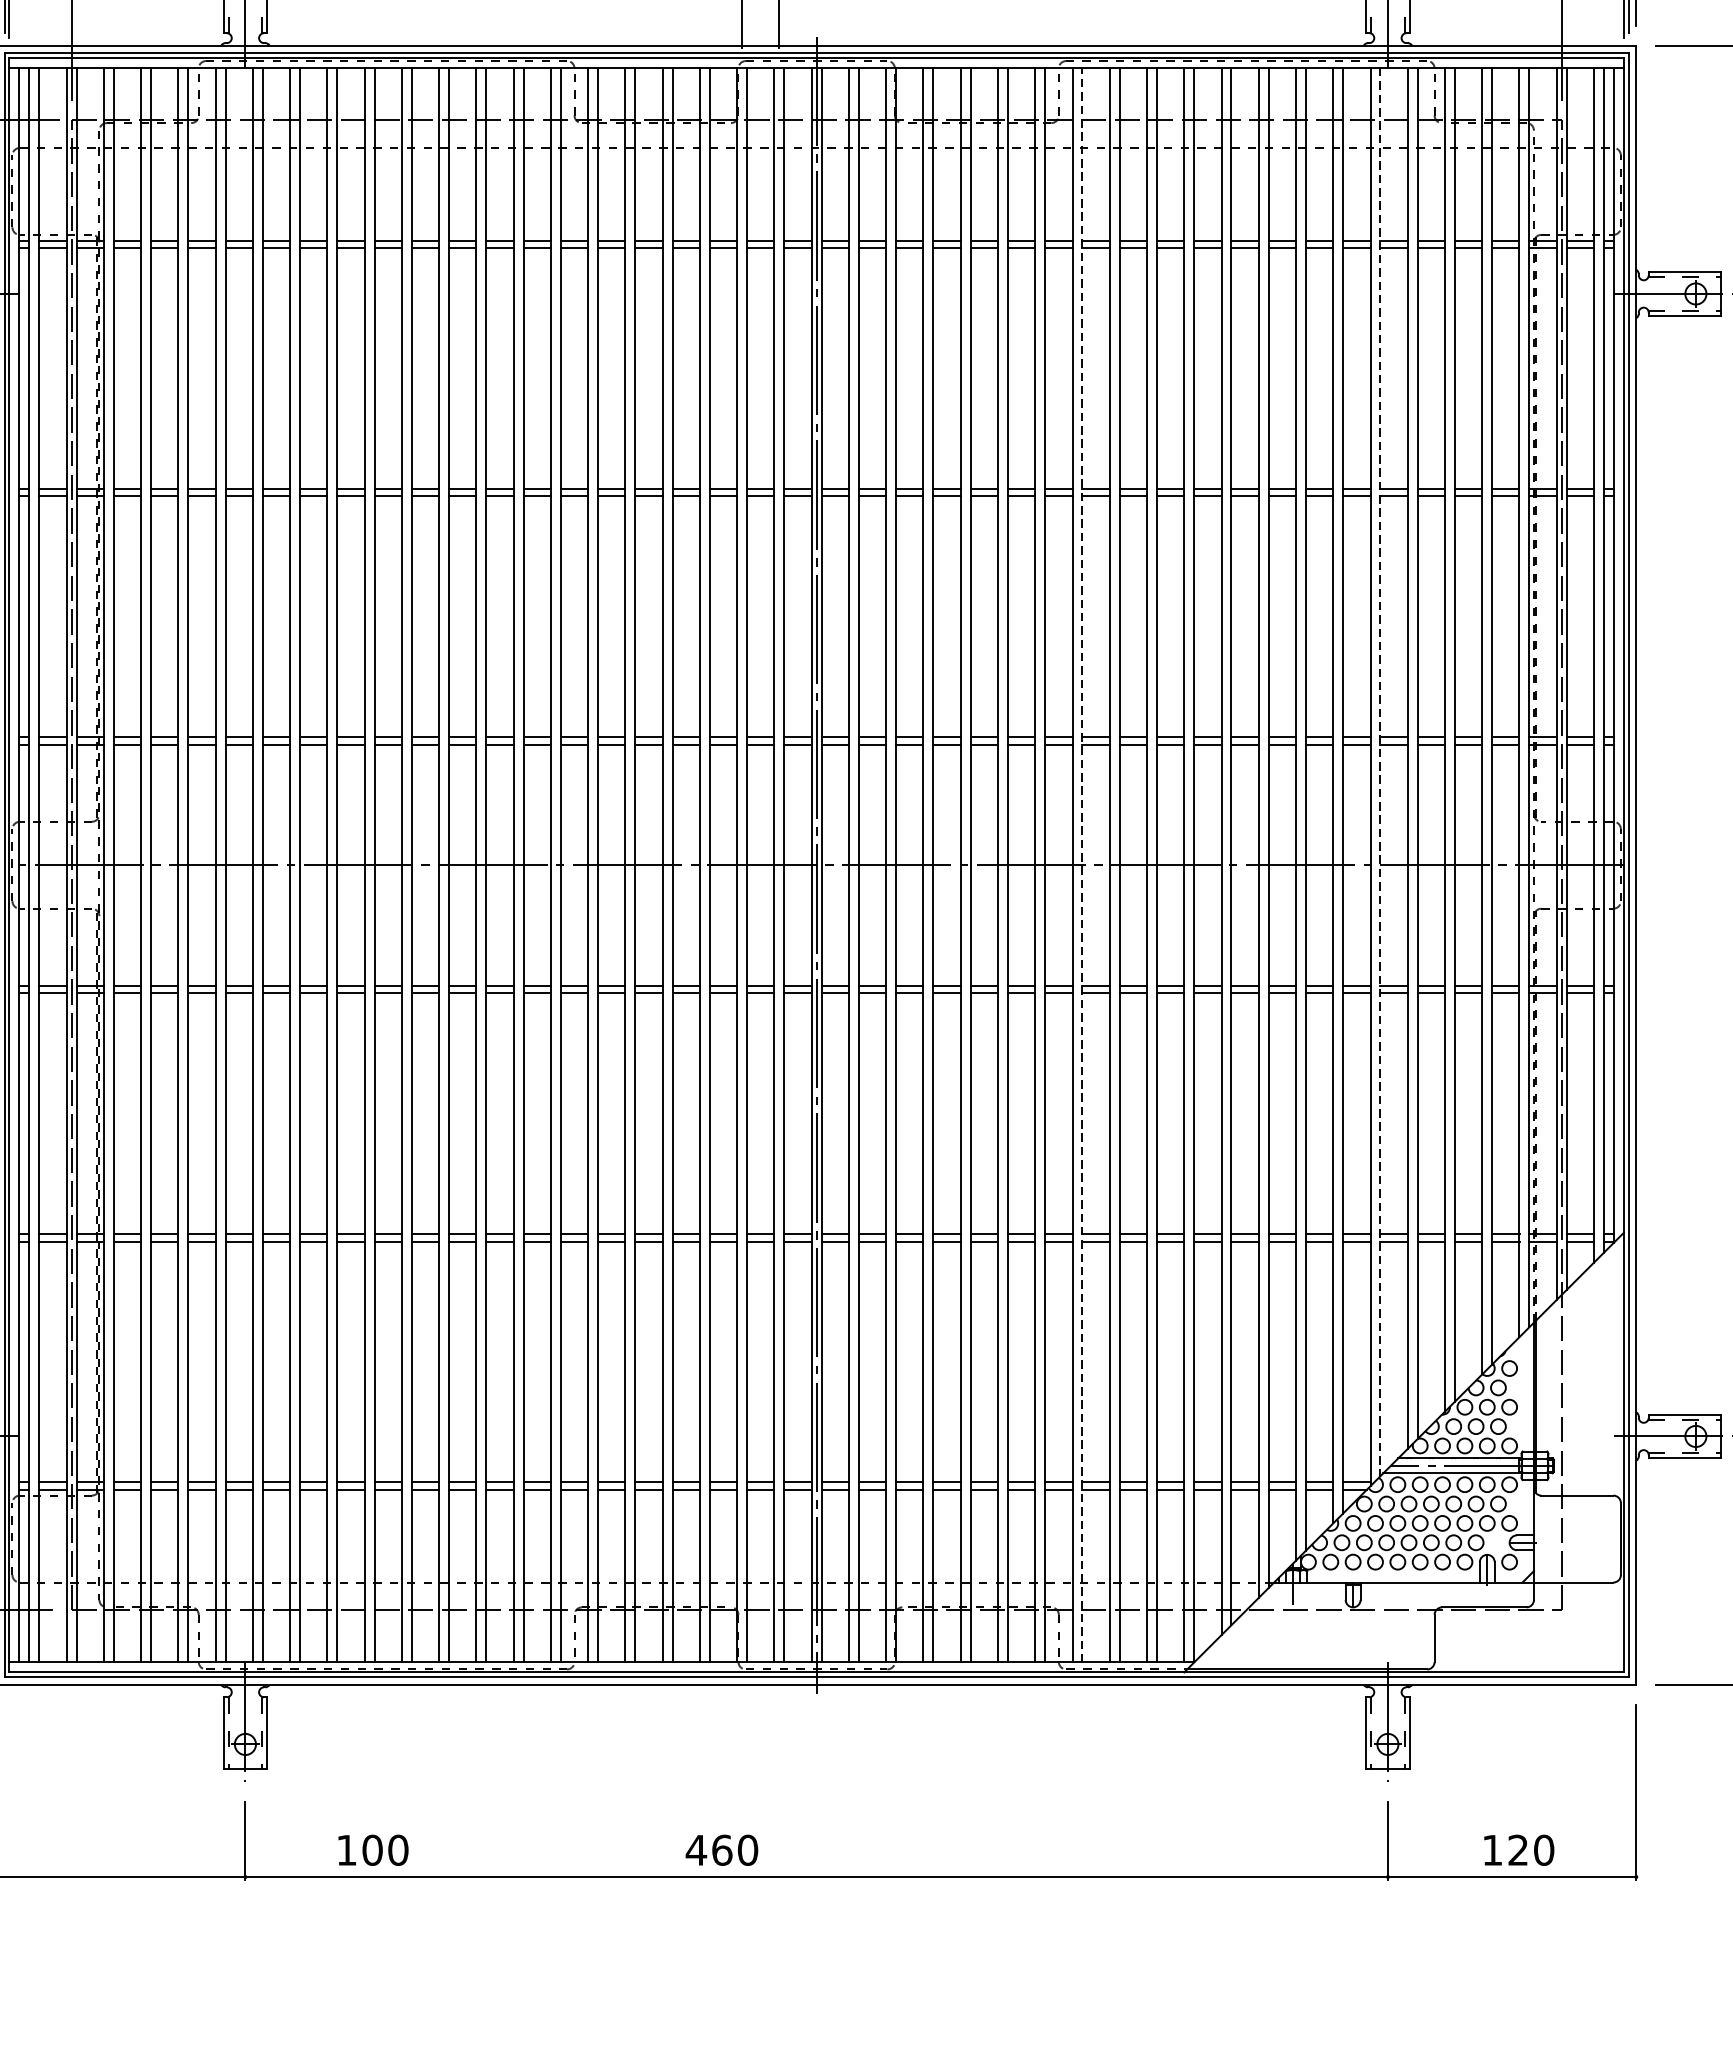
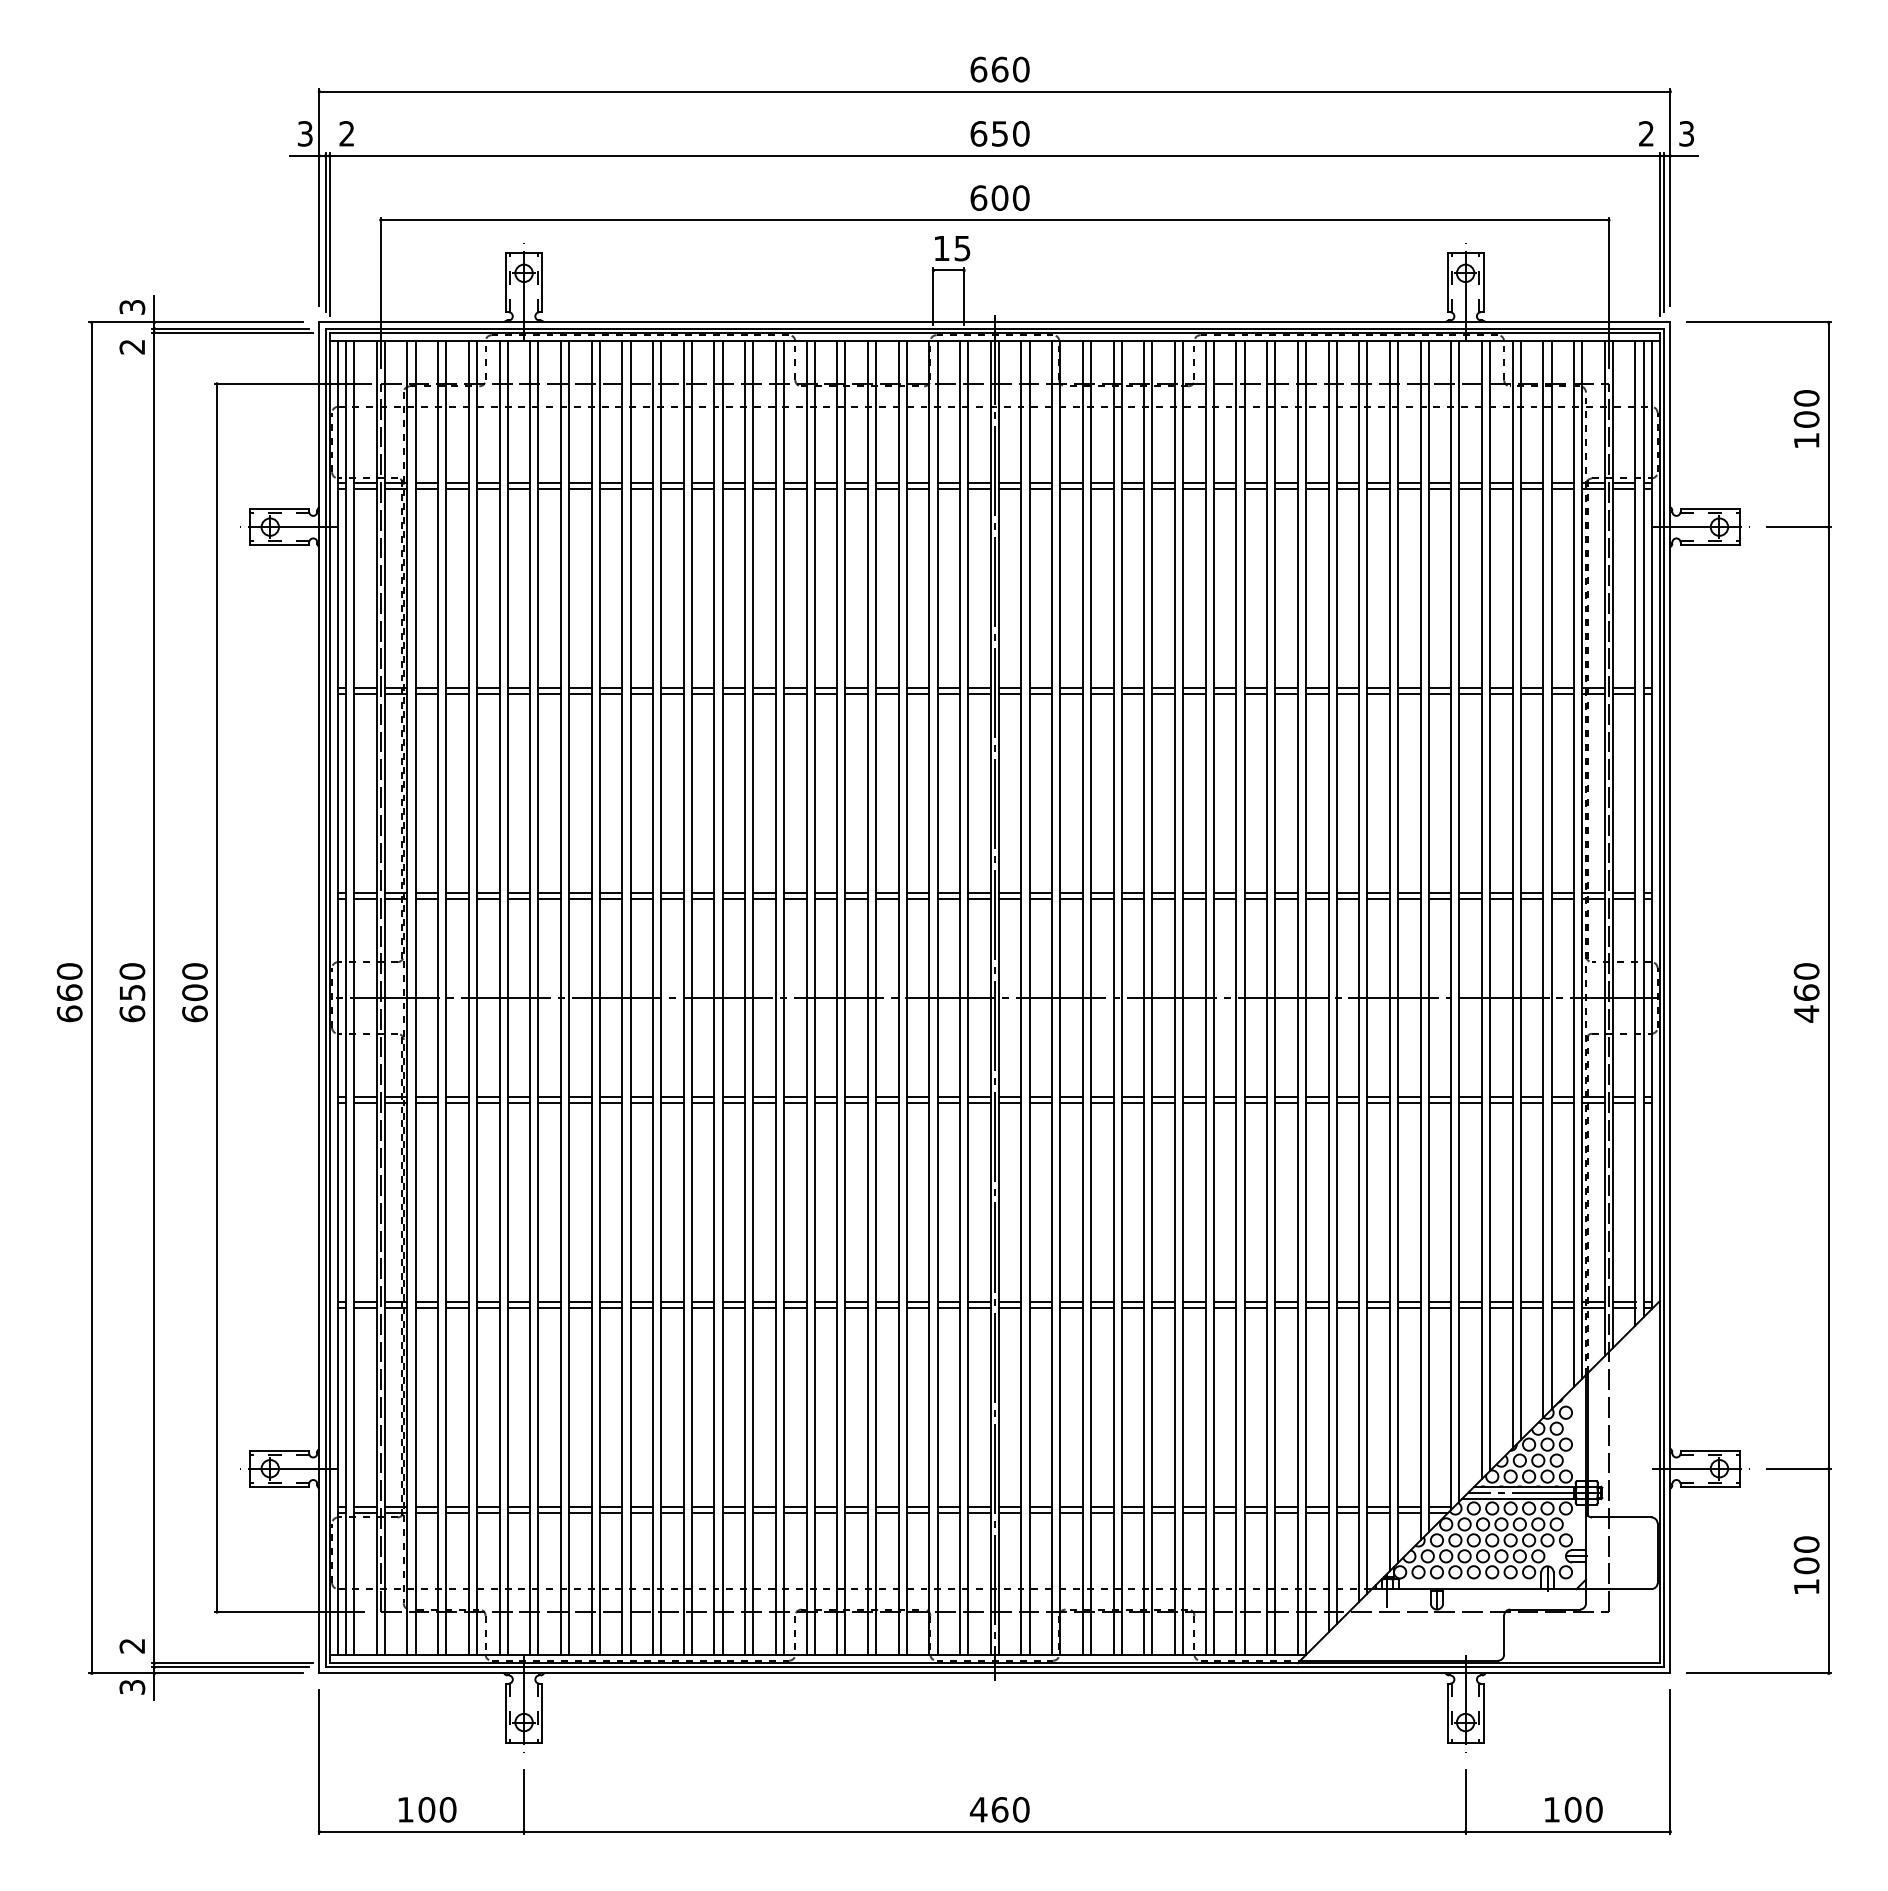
line: (1380, 772) -> (1459, 921), dashed -> solid
line: (1081, 864) -> (1213, 997), dashed -> solid
text: (373, 1849) -> (427, 1809), moved
text: (721, 1849) -> (999, 1809), moved
text: (1517, 1849) -> (1572, 1809), 120 -> 100

